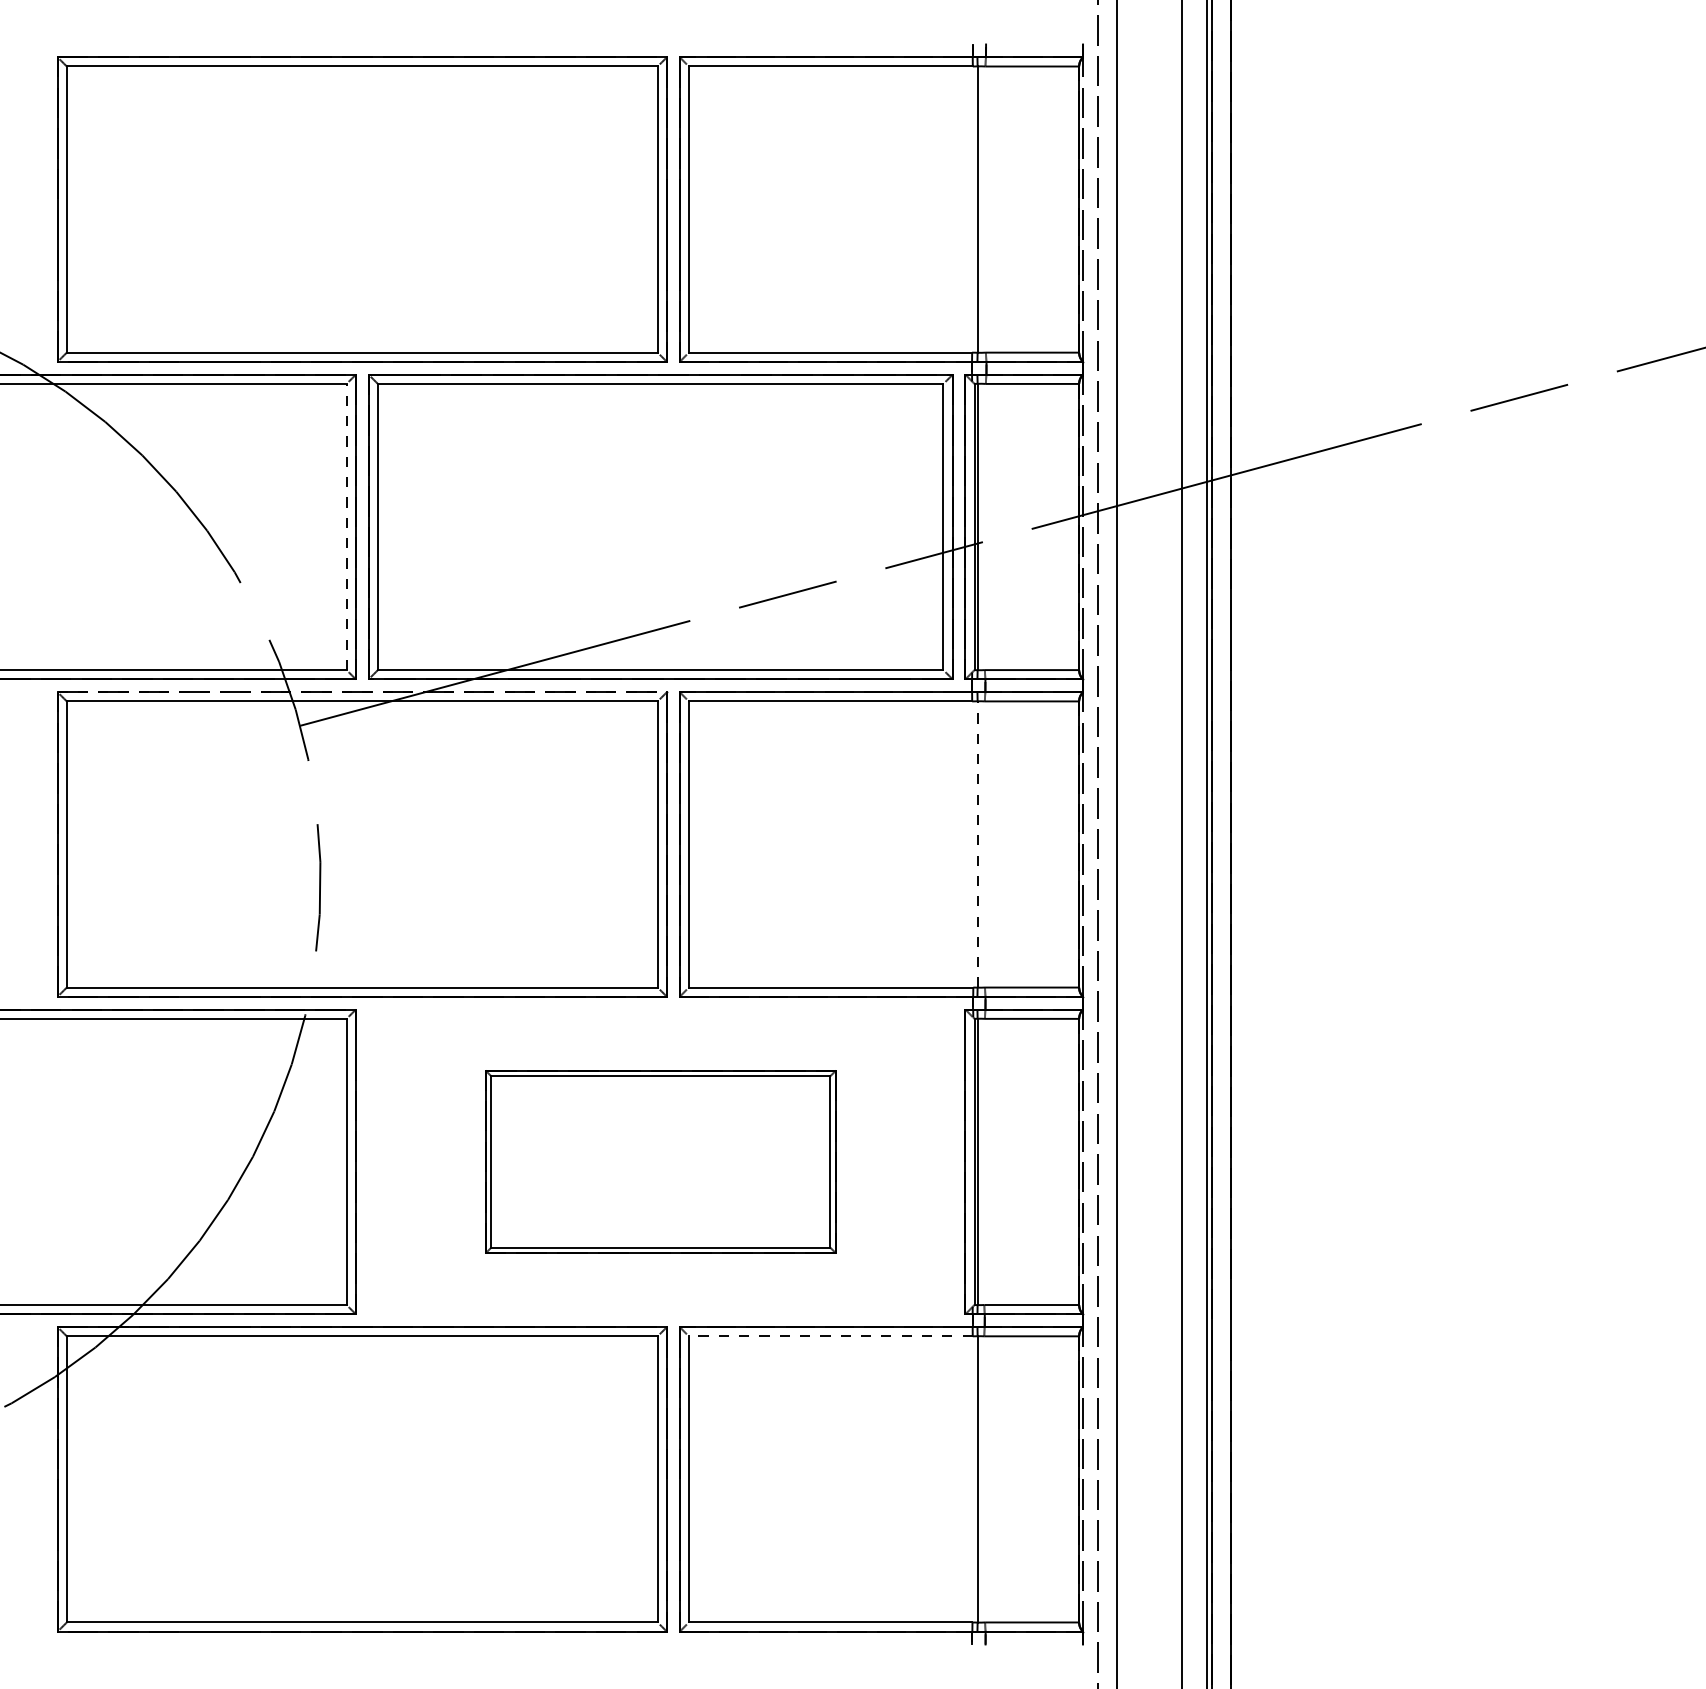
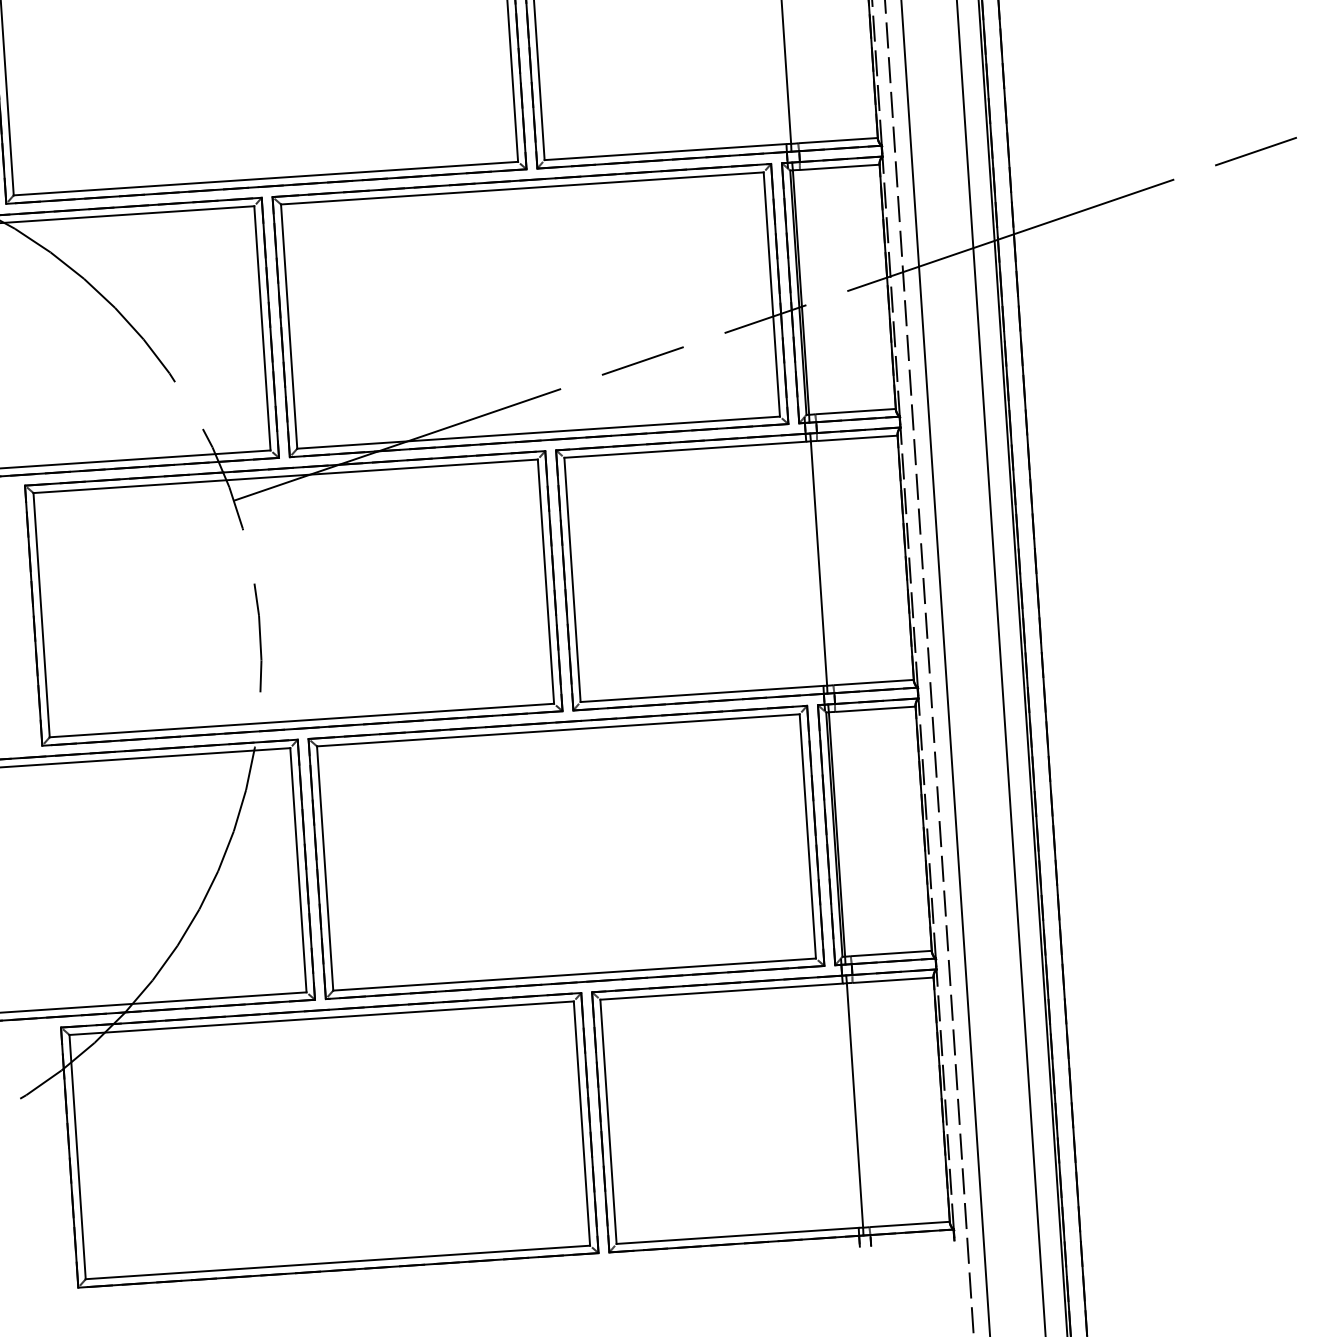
line: (346, 526) -> (262, 327), dashed -> solid
line: (362, 692) -> (285, 468), dashed -> solid
line: (977, 843) -> (818, 562), dashed -> solid
part: (660, 1161) -> (566, 852), size x1.67
line: (830, 1336) -> (721, 991), dashed -> solid

